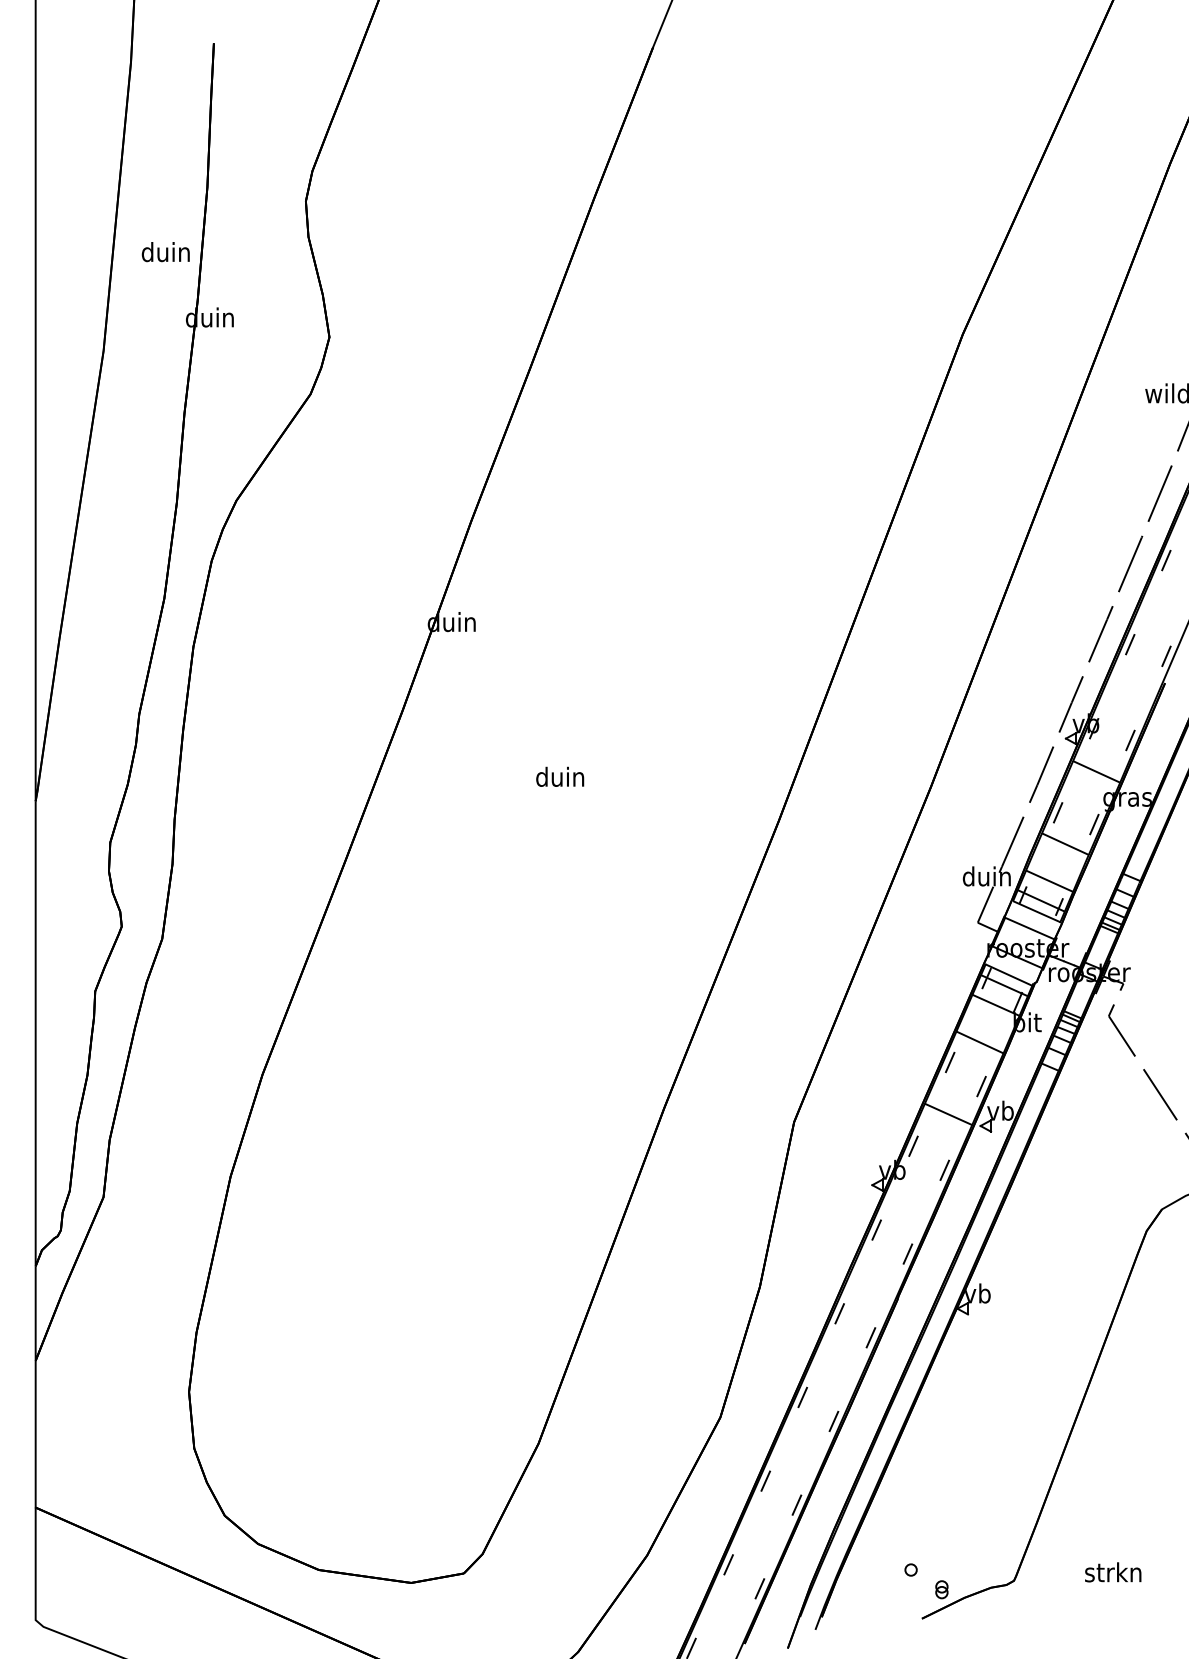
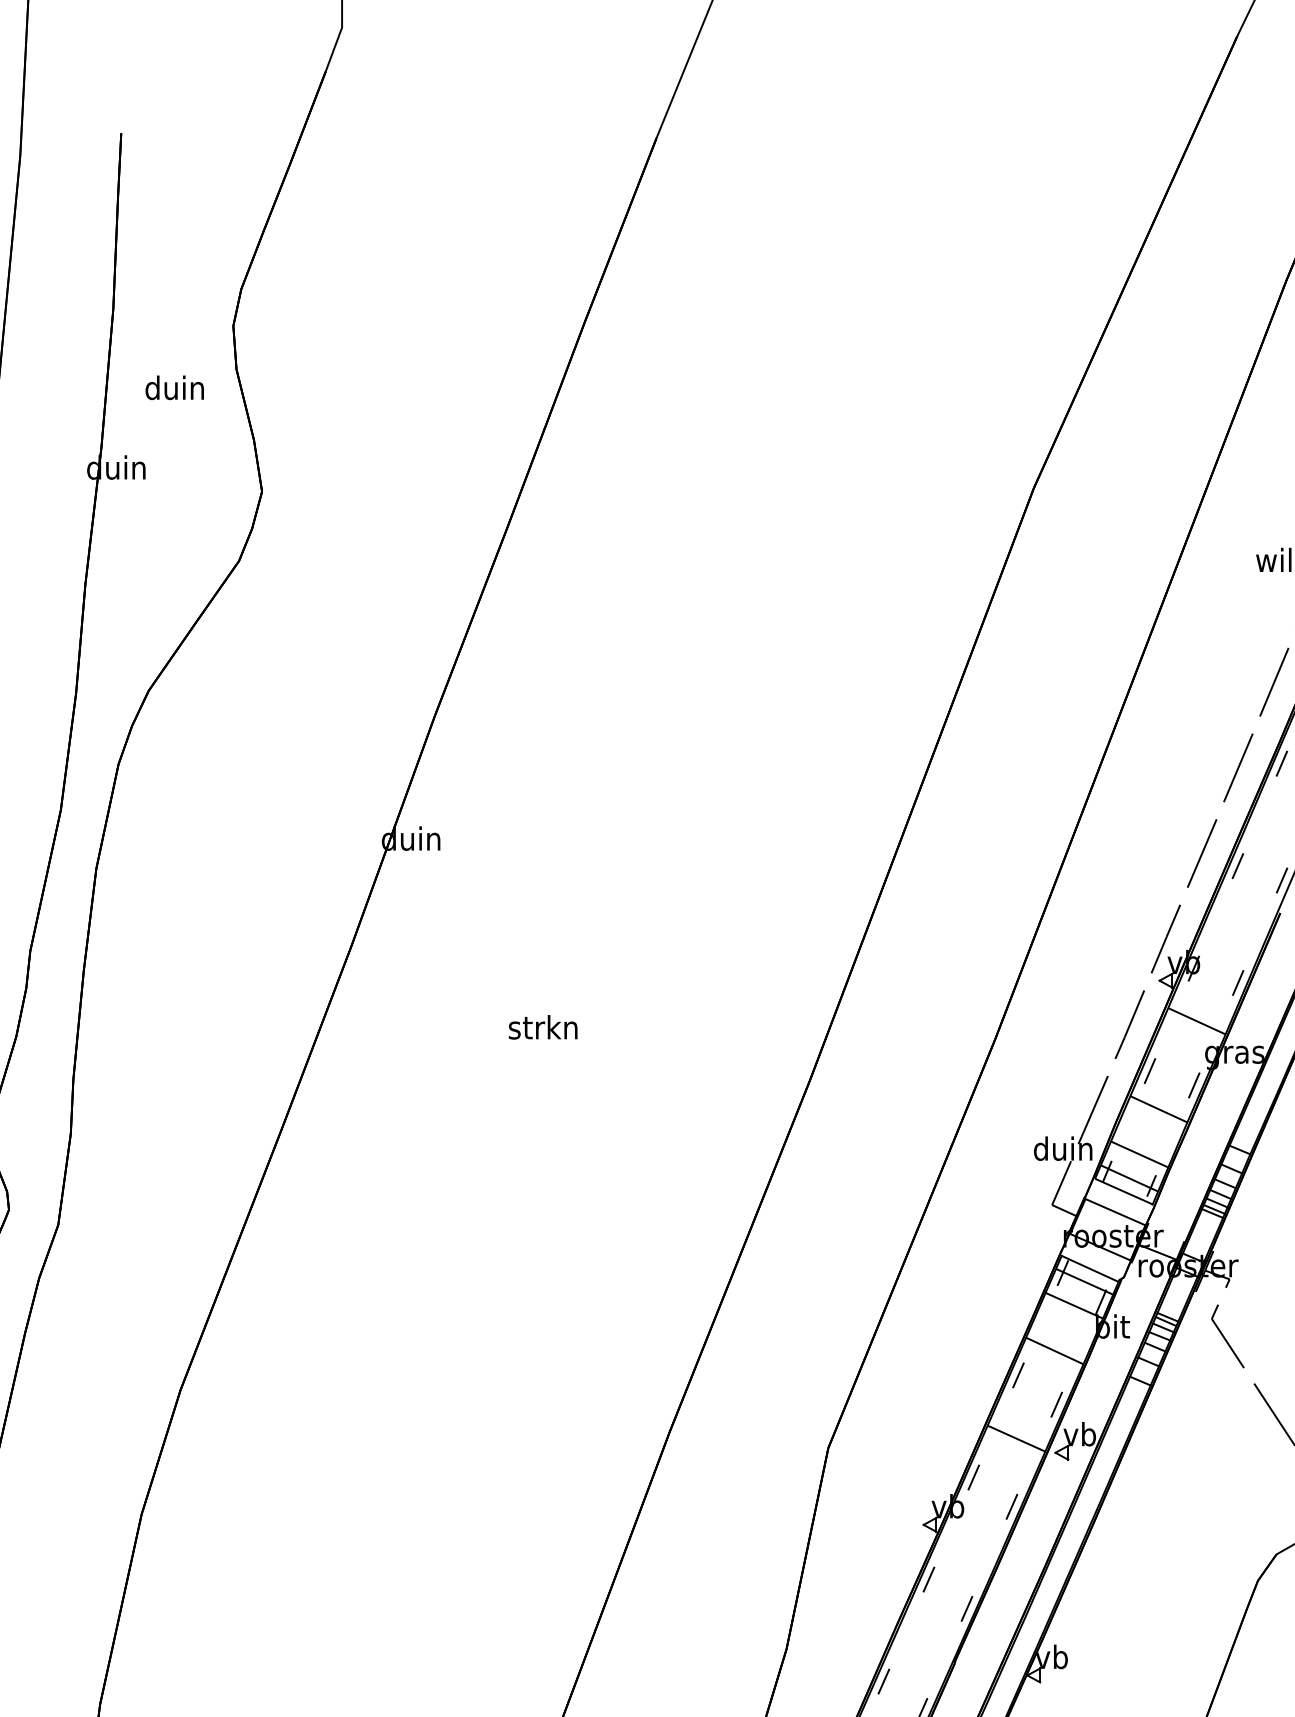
text: (165, 252) -> (174, 388), moved
text: (560, 776) -> (543, 1026), duin -> strkn

